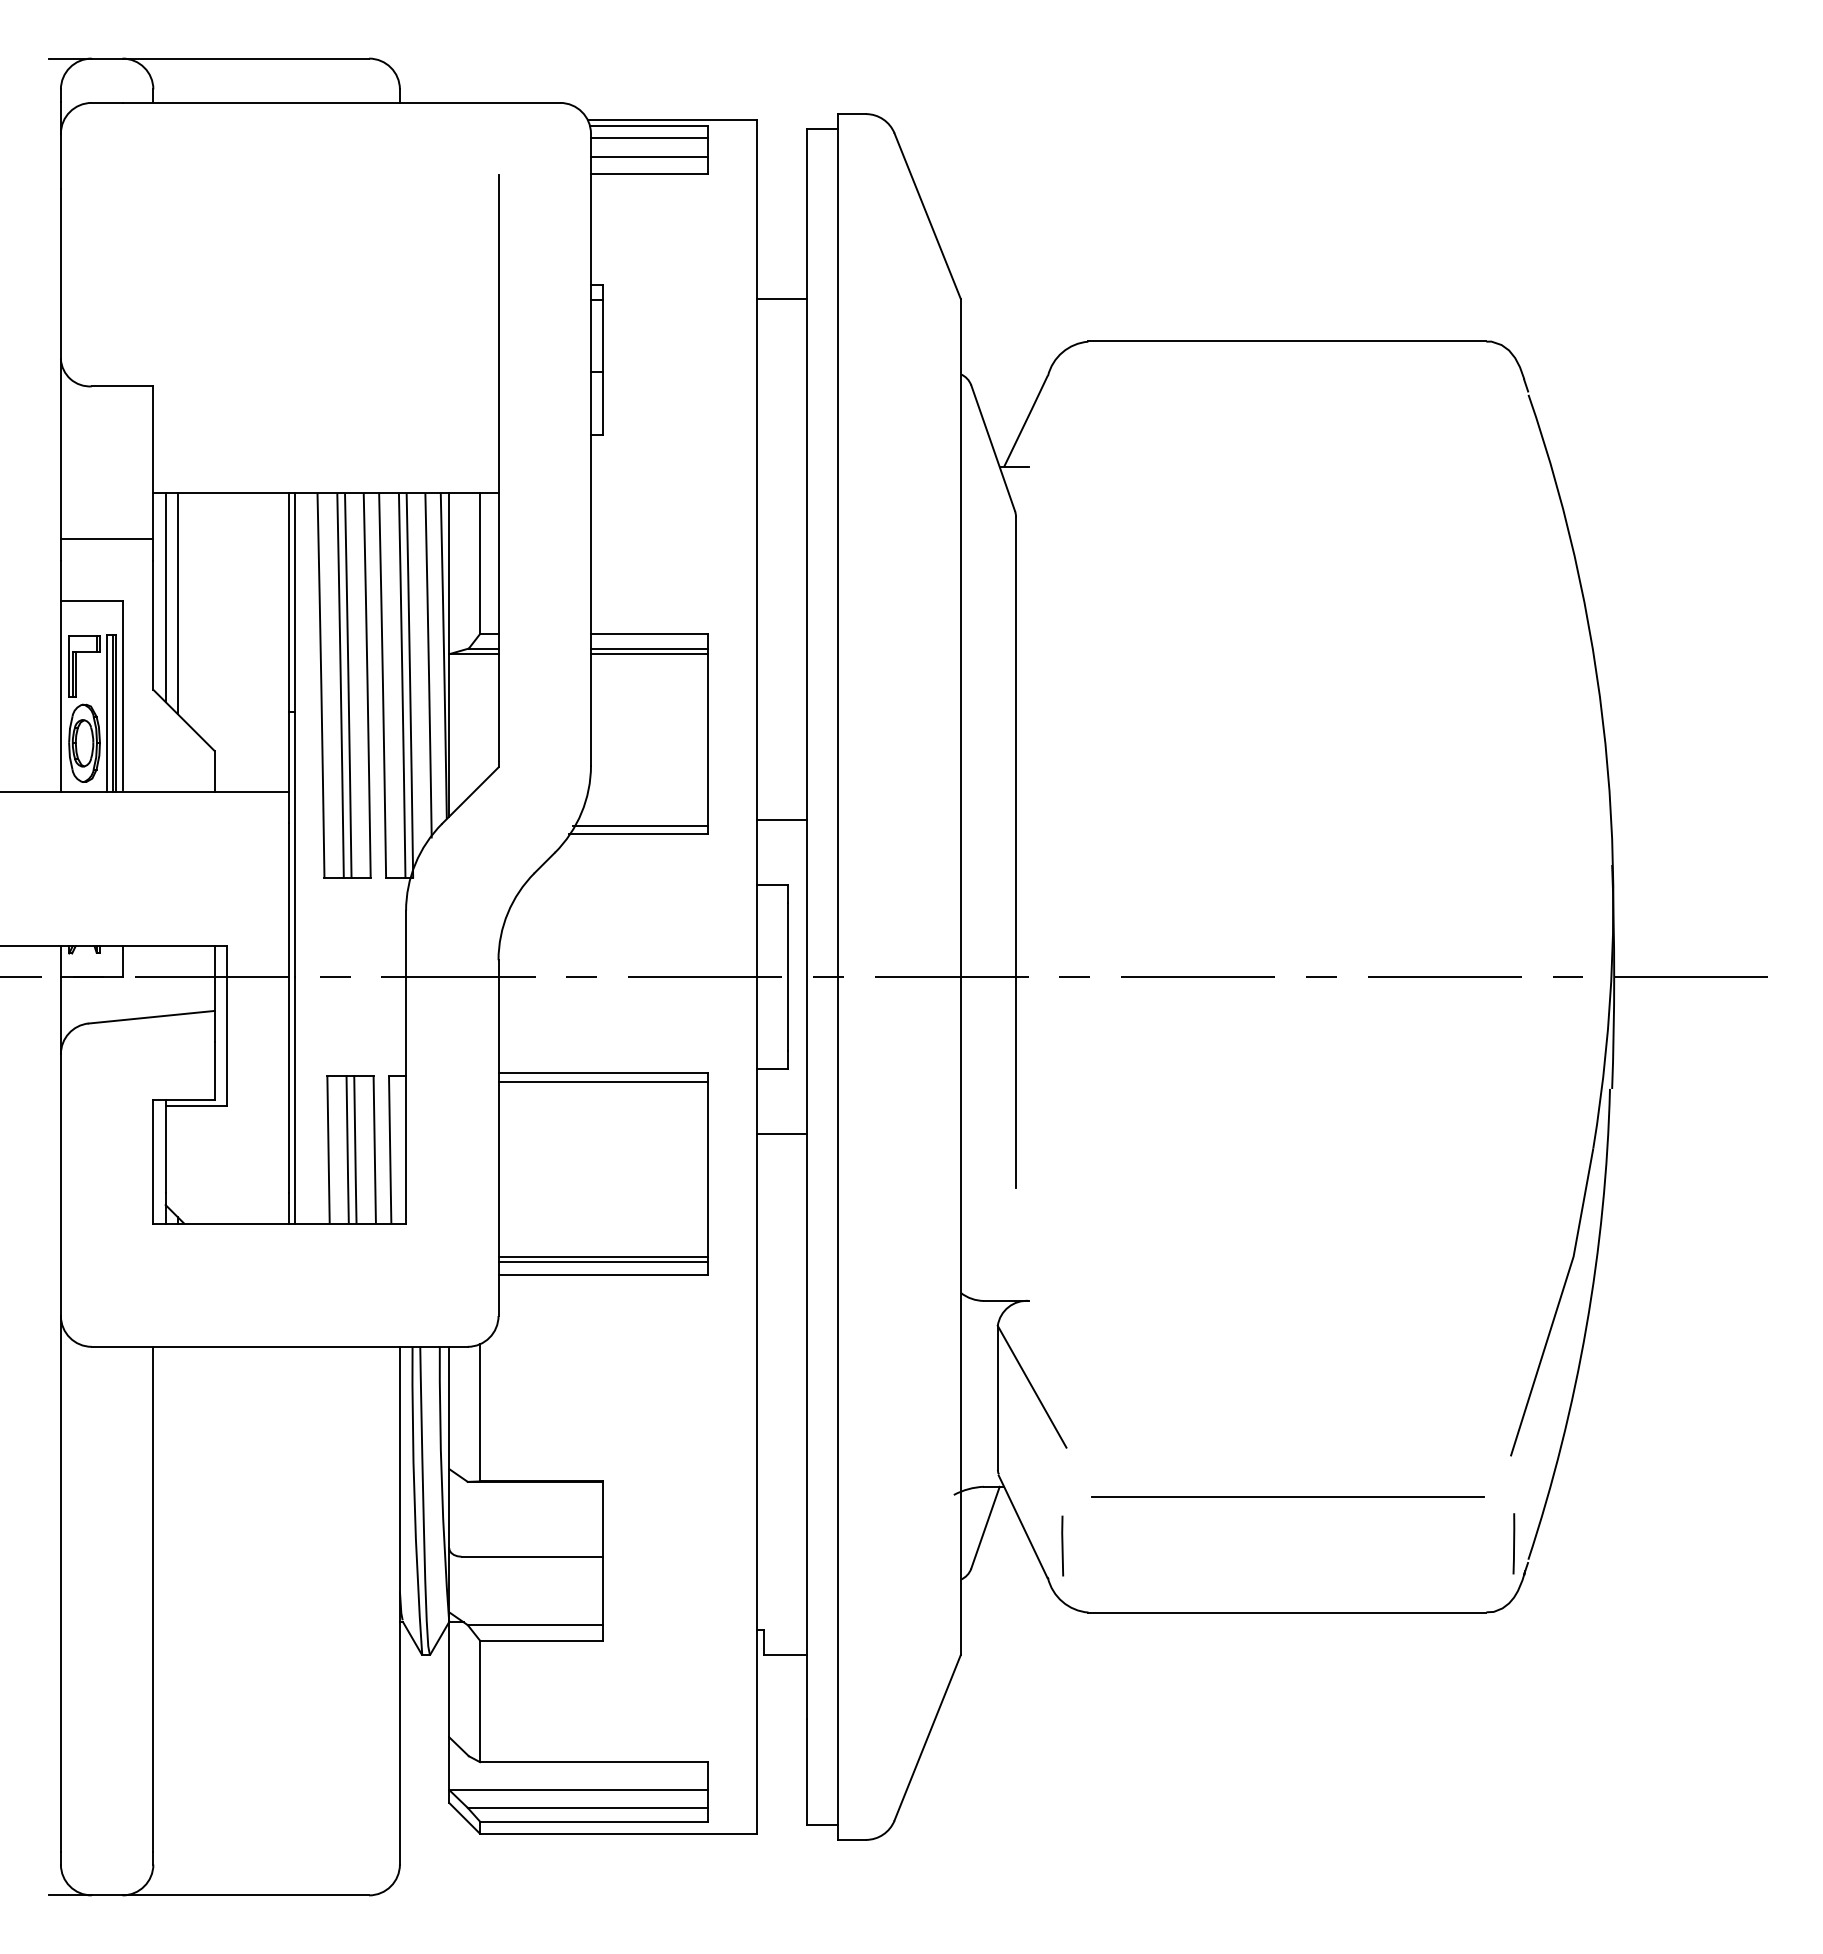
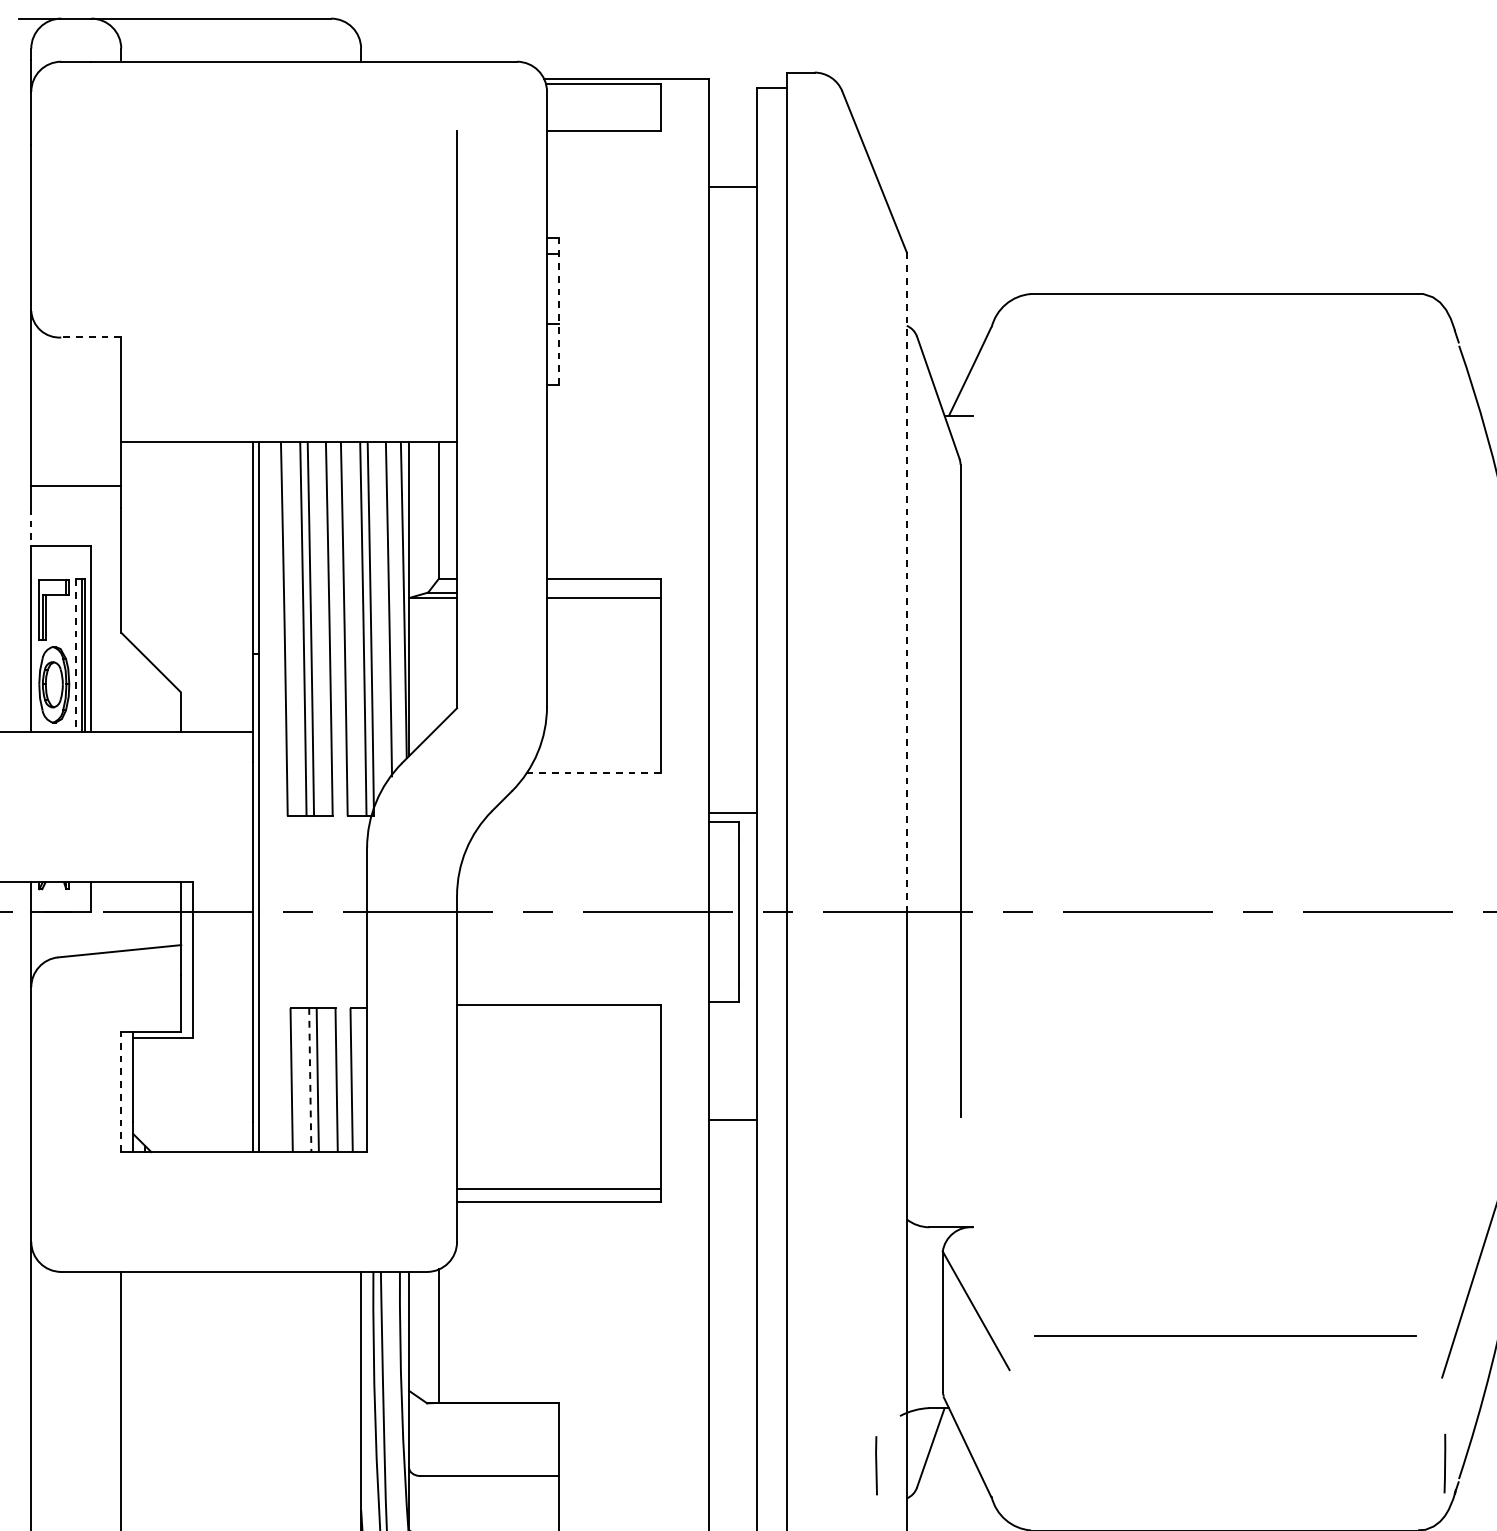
line: (649, 137) -> (603, 95), removed
line: (649, 157) -> (603, 114), removed
line: (781, 299) -> (732, 187), moved
line: (603, 359) -> (559, 311), solid -> dashed
line: (122, 386) -> (91, 337), solid -> dashed
line: (60, 581) -> (30, 527), solid -> dashed
line: (165, 597) -> (133, 542), removed
line: (178, 603) -> (145, 548), removed
line: (960, 638) -> (906, 582), solid -> dashed
line: (649, 648) -> (603, 592), removed
line: (106, 713) -> (75, 655), solid -> dashed
line: (781, 819) -> (732, 812), moved
line: (640, 826) -> (595, 765), removed
line: (638, 833) -> (593, 772), solid -> dashed
line: (603, 1082) -> (559, 1014), removed
line: (781, 1134) -> (732, 1119), moved
line: (347, 1150) -> (310, 1080), solid -> dashed
line: (153, 1161) -> (121, 1091), solid -> dashed
line: (603, 1257) -> (559, 1185), removed
line: (1287, 1496) -> (1224, 1335), moved
line: (1062, 1545) -> (876, 1465), moved

